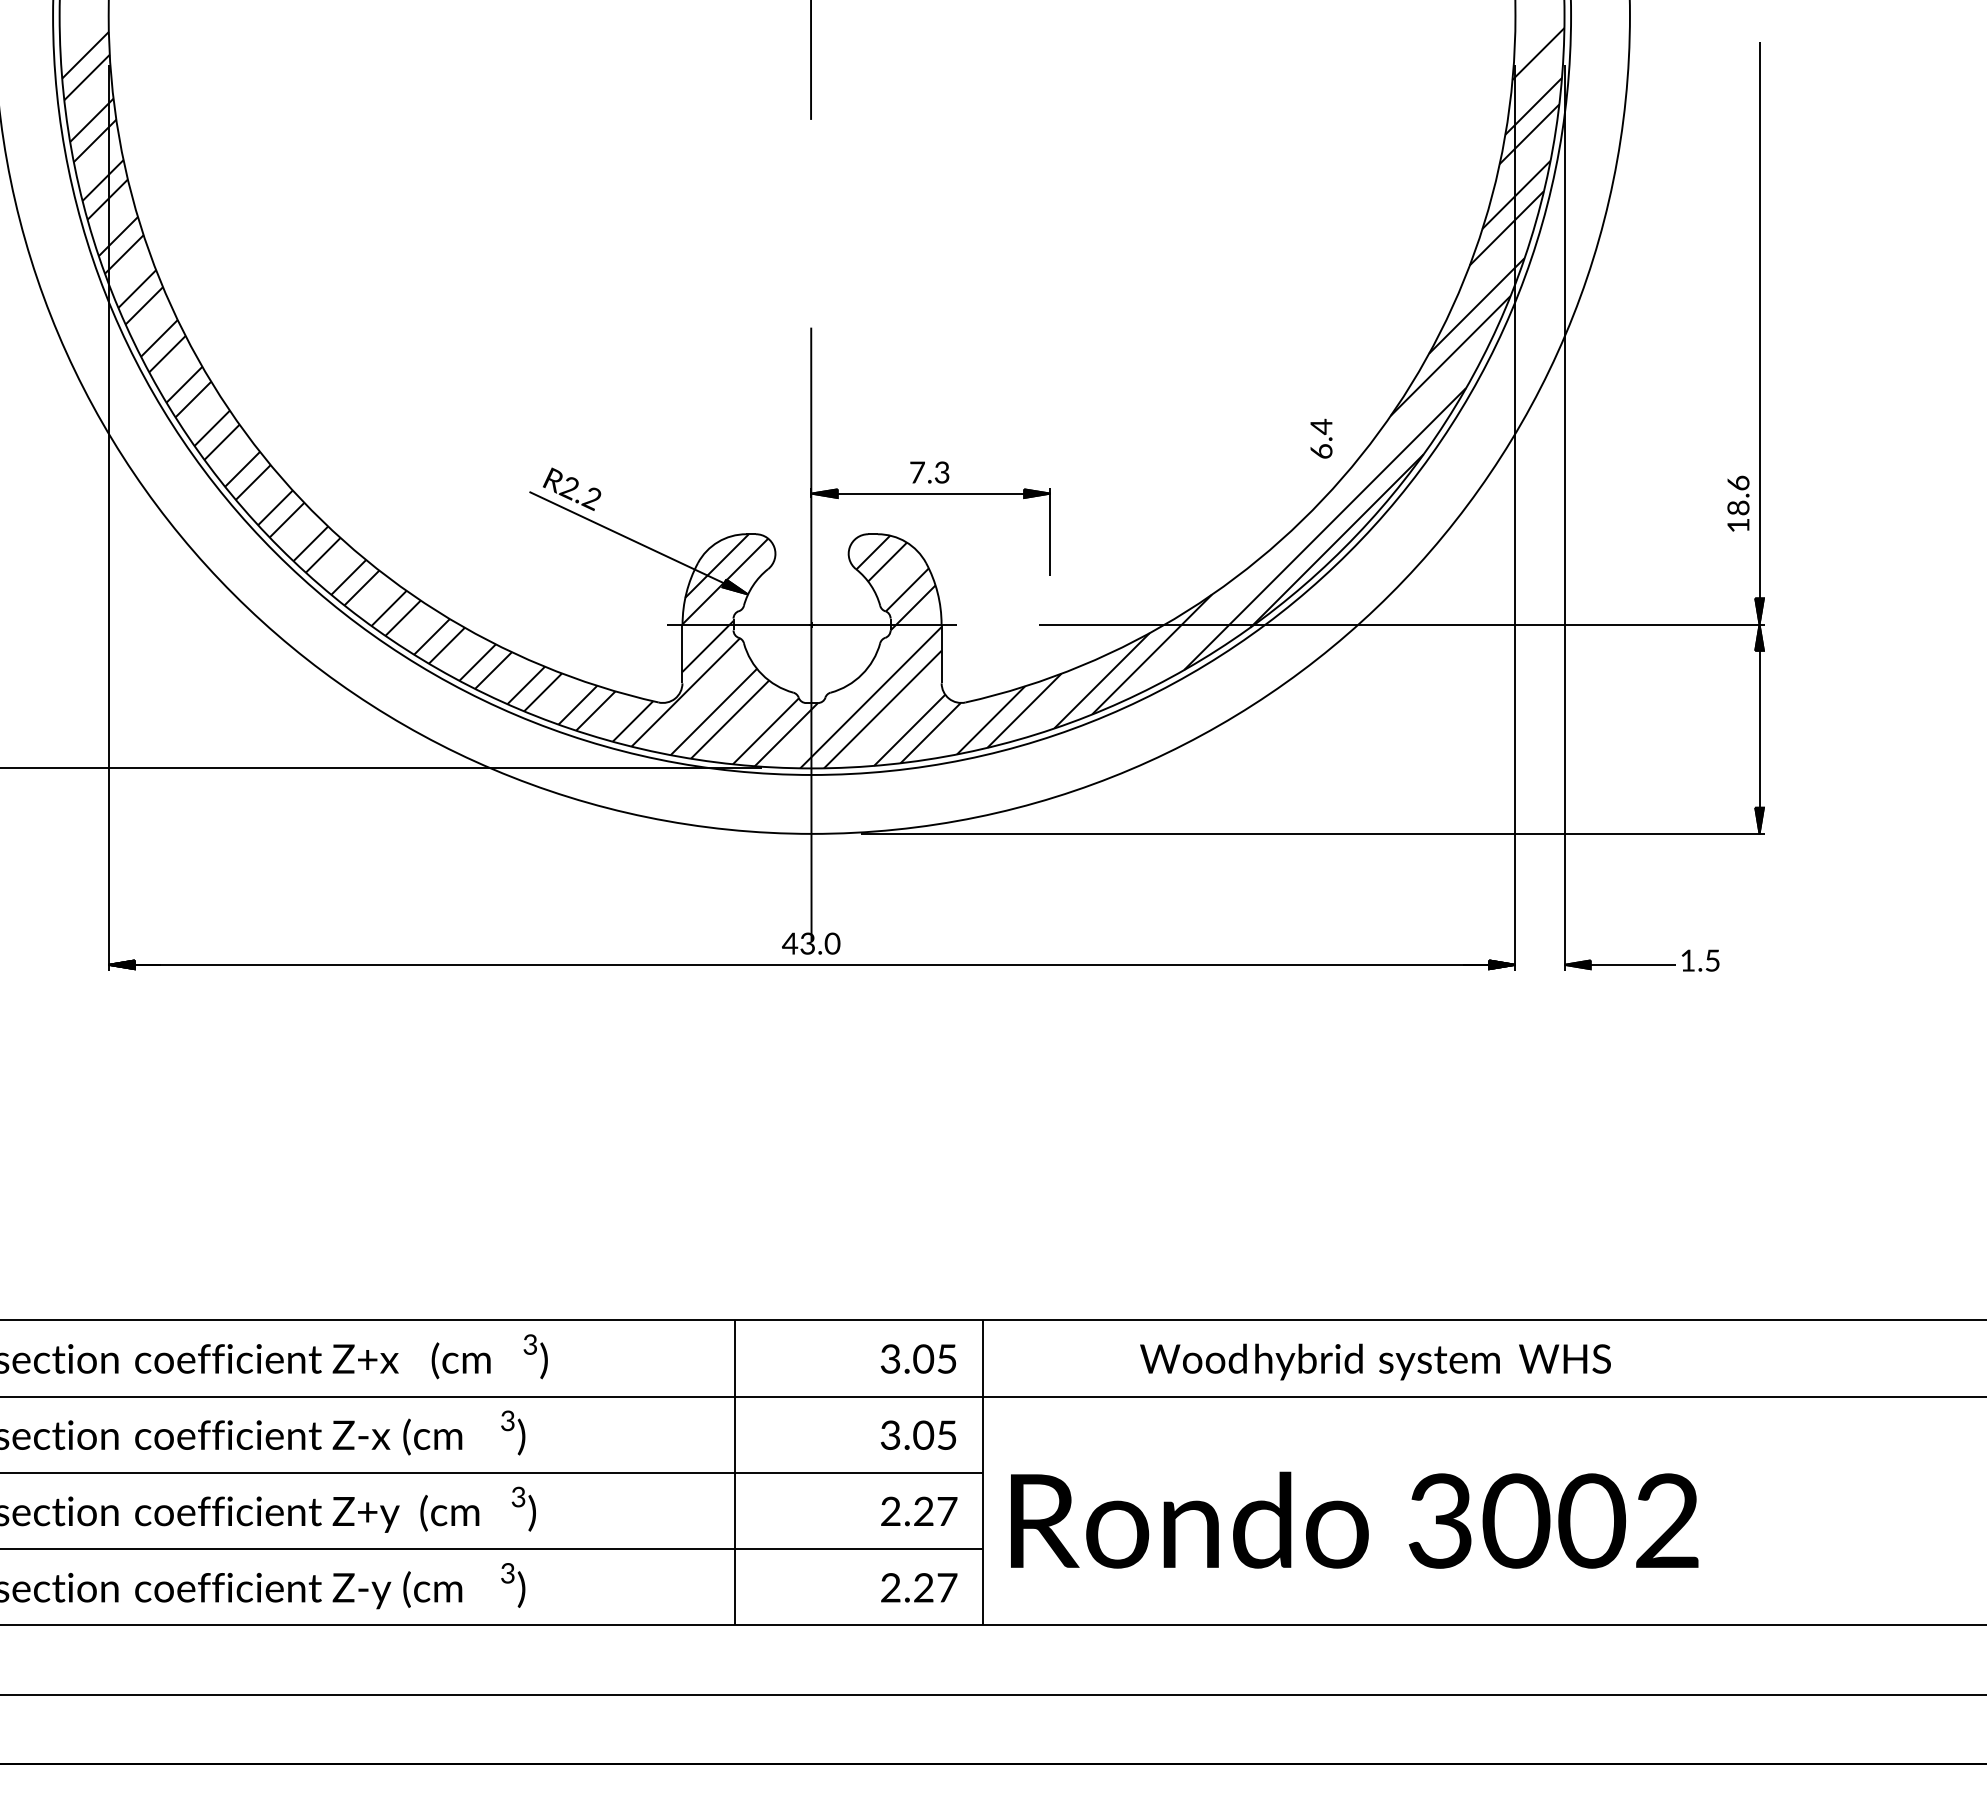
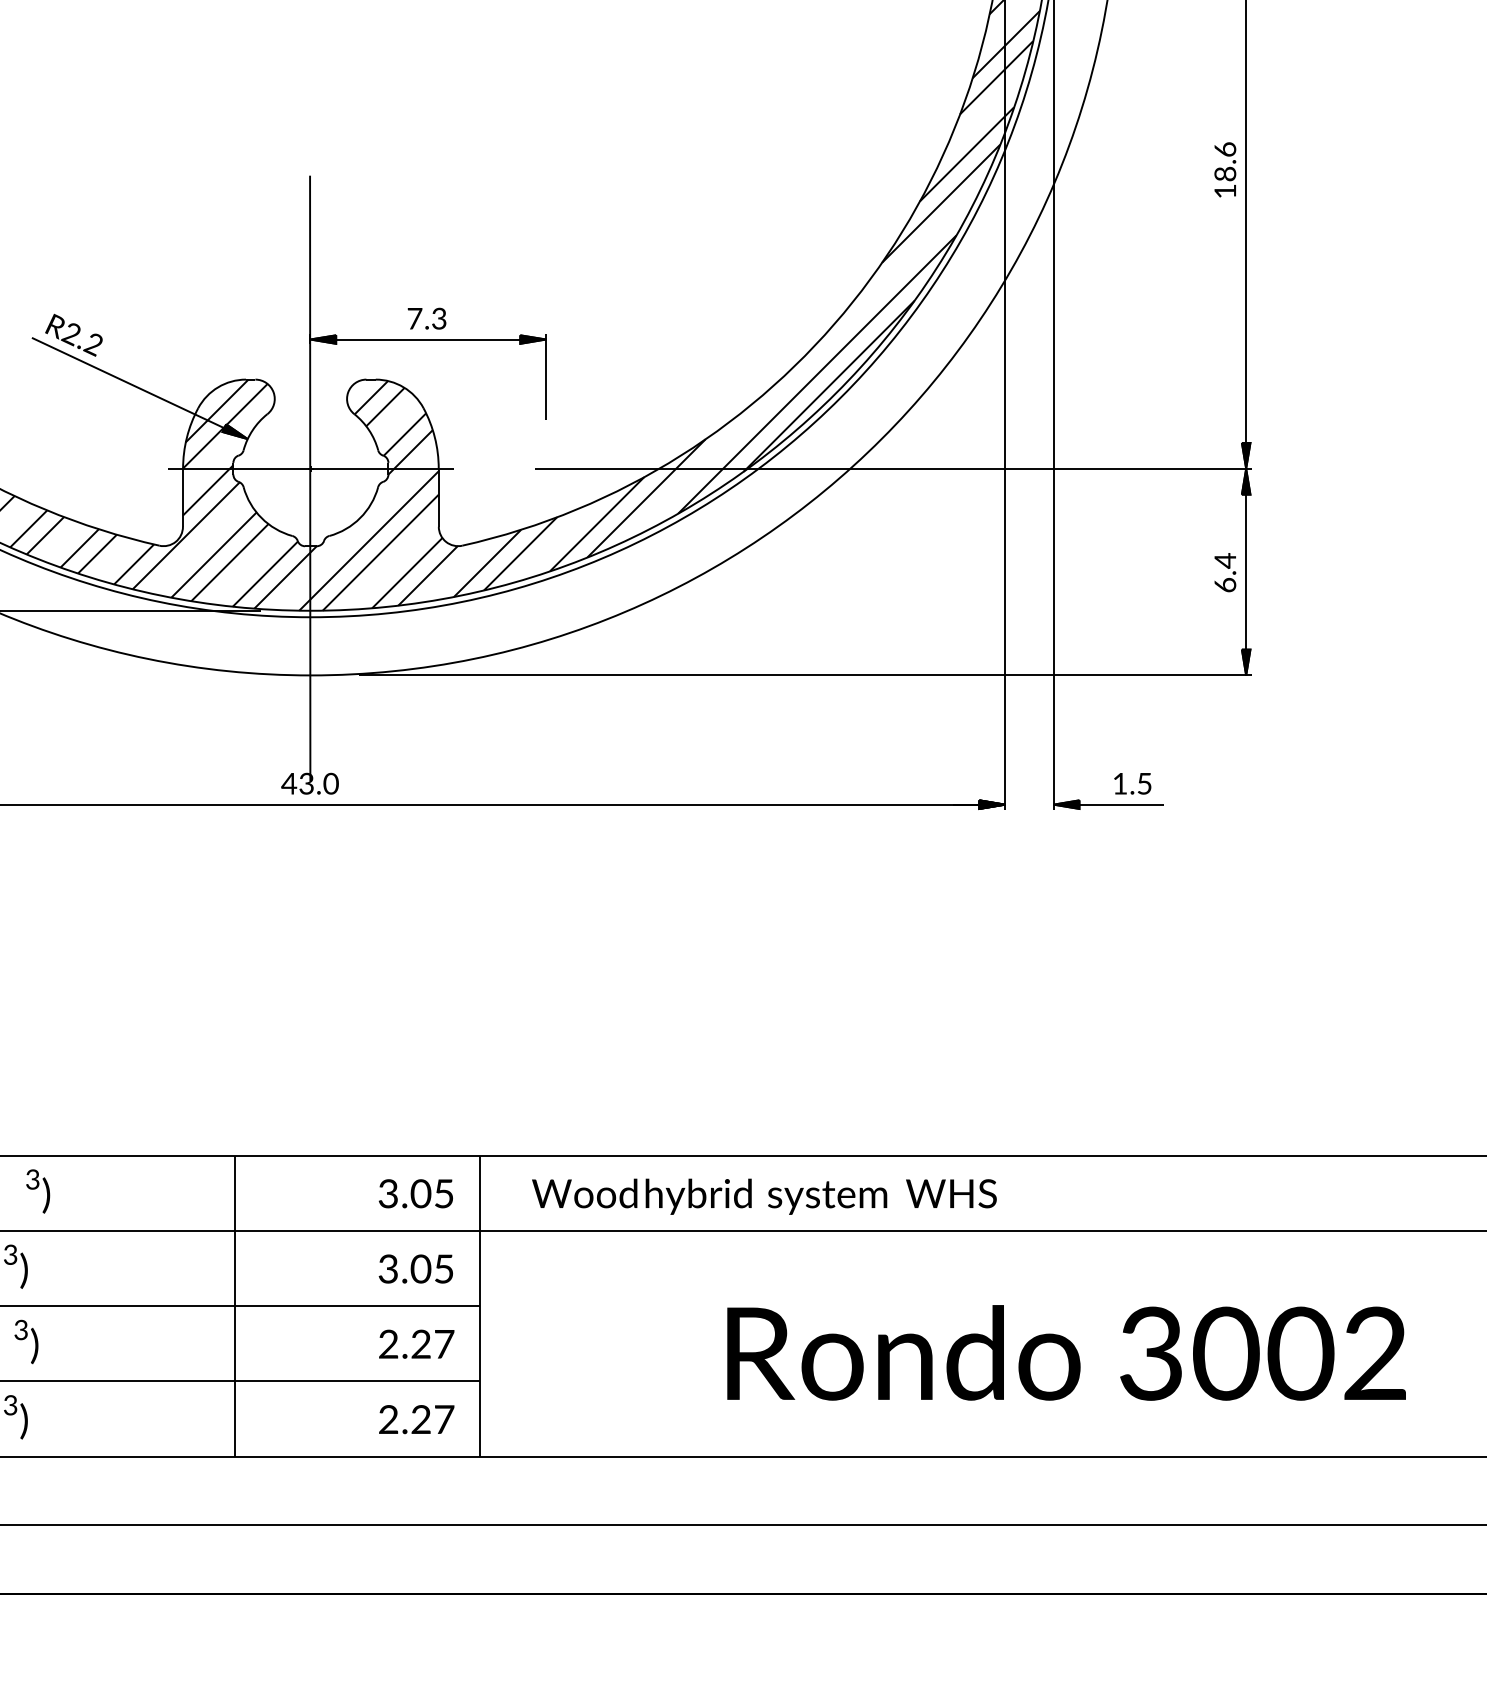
text: (1321, 438) -> (1225, 572), moved
text: (1738, 503) -> (1225, 169), moved
text: (1700, 960) -> (1132, 783), moved
text: (1375, 1361) -> (764, 1196), moved
text: (1354, 1519) -> (1066, 1352), moved

